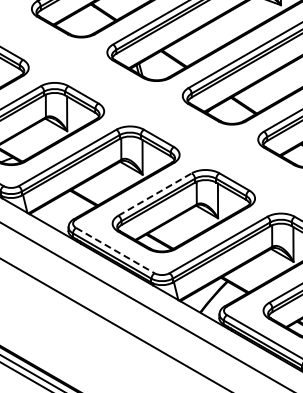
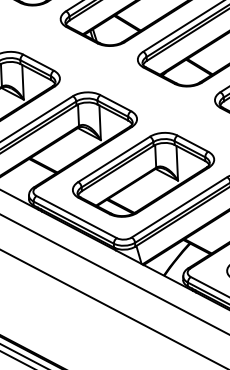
line: (155, 194) -> (114, 159), dashed -> solid
line: (115, 250) -> (76, 216), dashed -> solid

